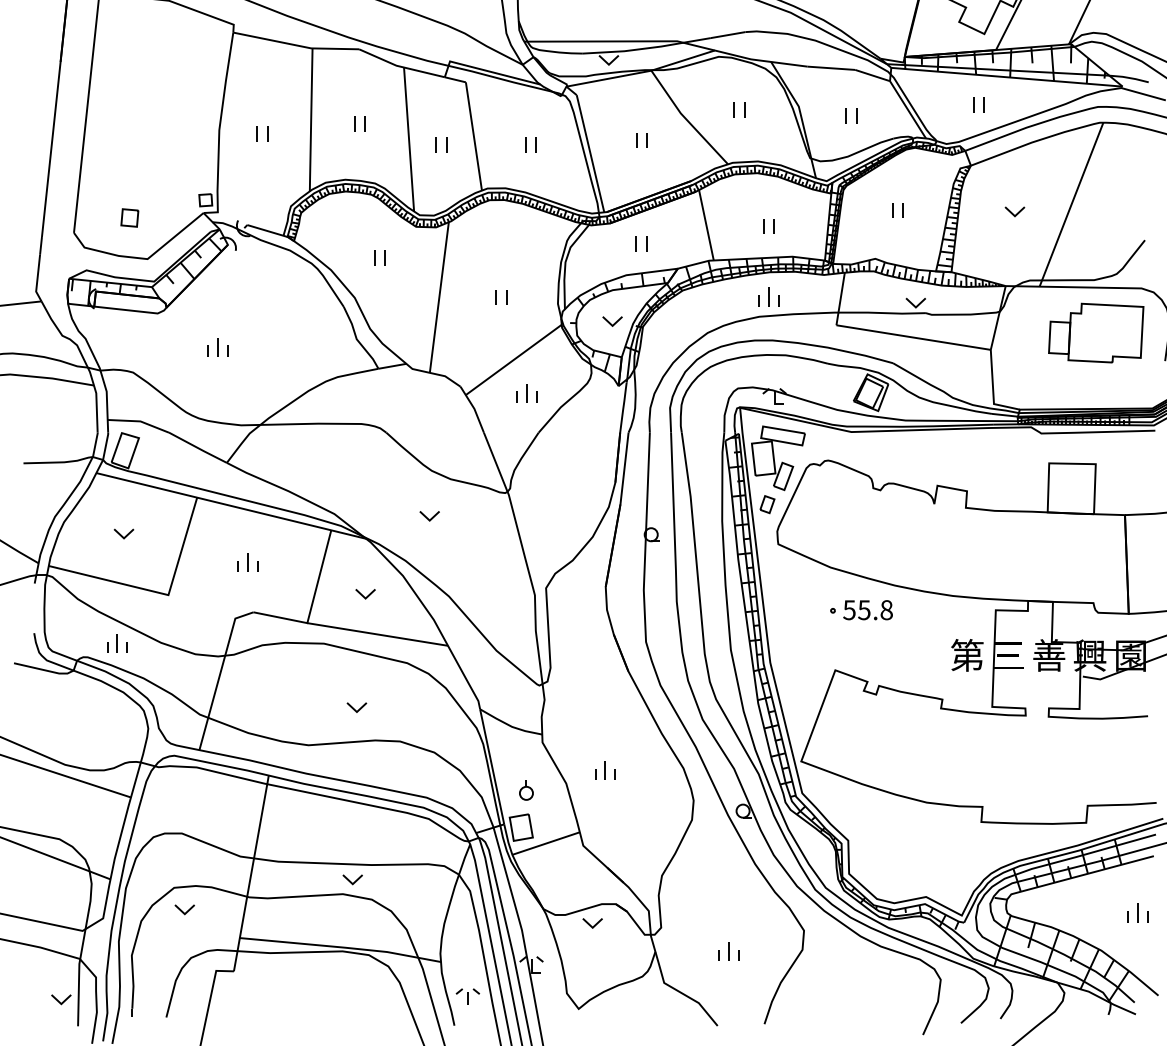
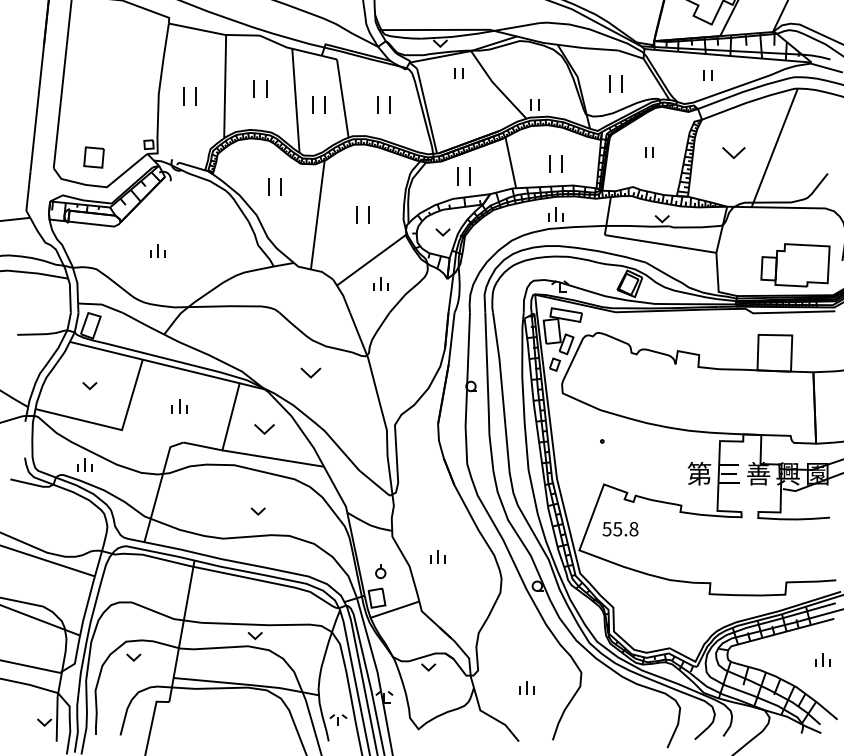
part: (739, 109) -> (534, 104), moved
part: (851, 115) -> (615, 83), size x1.6
part: (359, 123) -> (260, 89), size x1.6
part: (262, 133) -> (189, 96), size x1.6
part: (641, 140) -> (458, 73), moved
part: (441, 144) -> (319, 104), size x1.6
part: (530, 144) -> (383, 104), size x1.6
part: (1014, 211) -> (733, 152), size x1.6
part: (129, 217) -> (93, 157), size x1.6
part: (768, 226) -> (555, 163), size x1.6
part: (641, 243) -> (463, 175), size x1.6
part: (379, 257) -> (274, 186), size x1.6
part: (501, 297) -> (362, 215), size x1.6
part: (1096, 332) -> (795, 264), moved
part: (429, 516) -> (310, 373), size x1.4
part: (365, 594) -> (264, 429), size x1.4
text: (867, 610) -> (620, 529), moved

